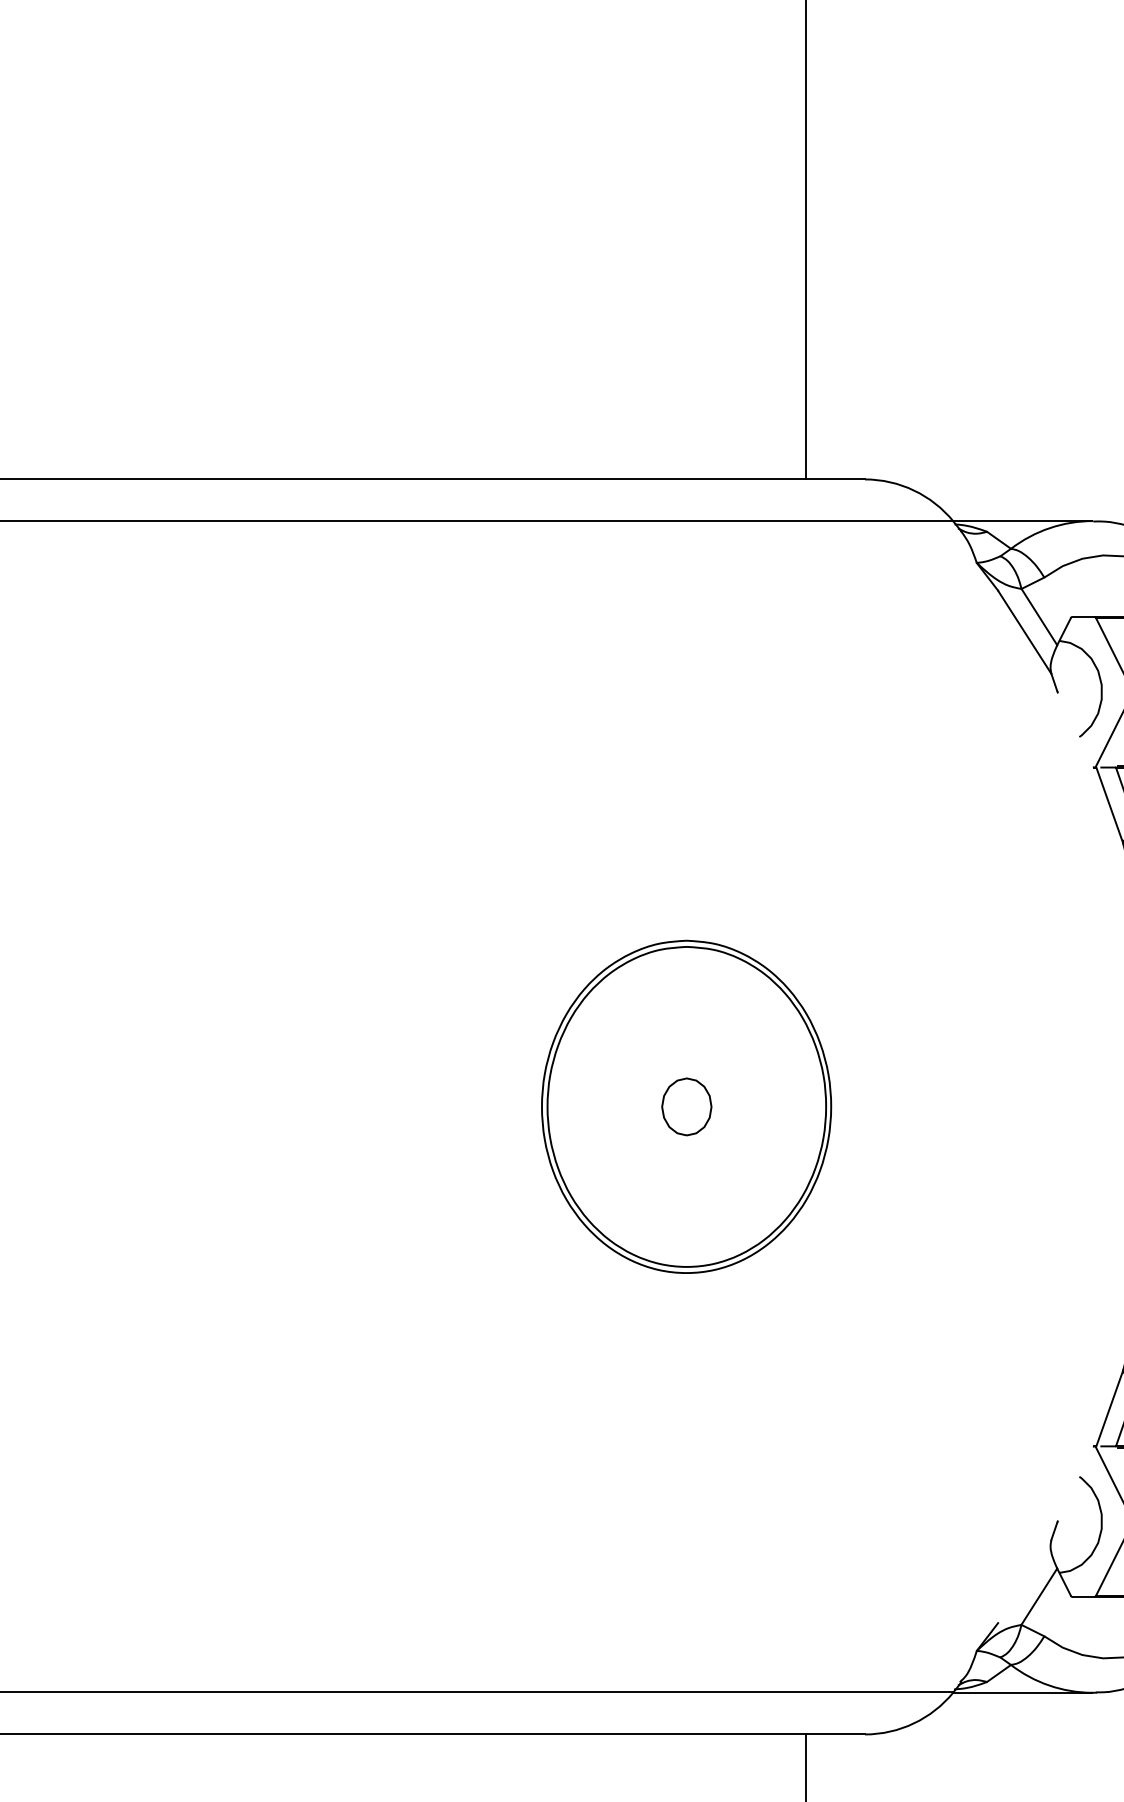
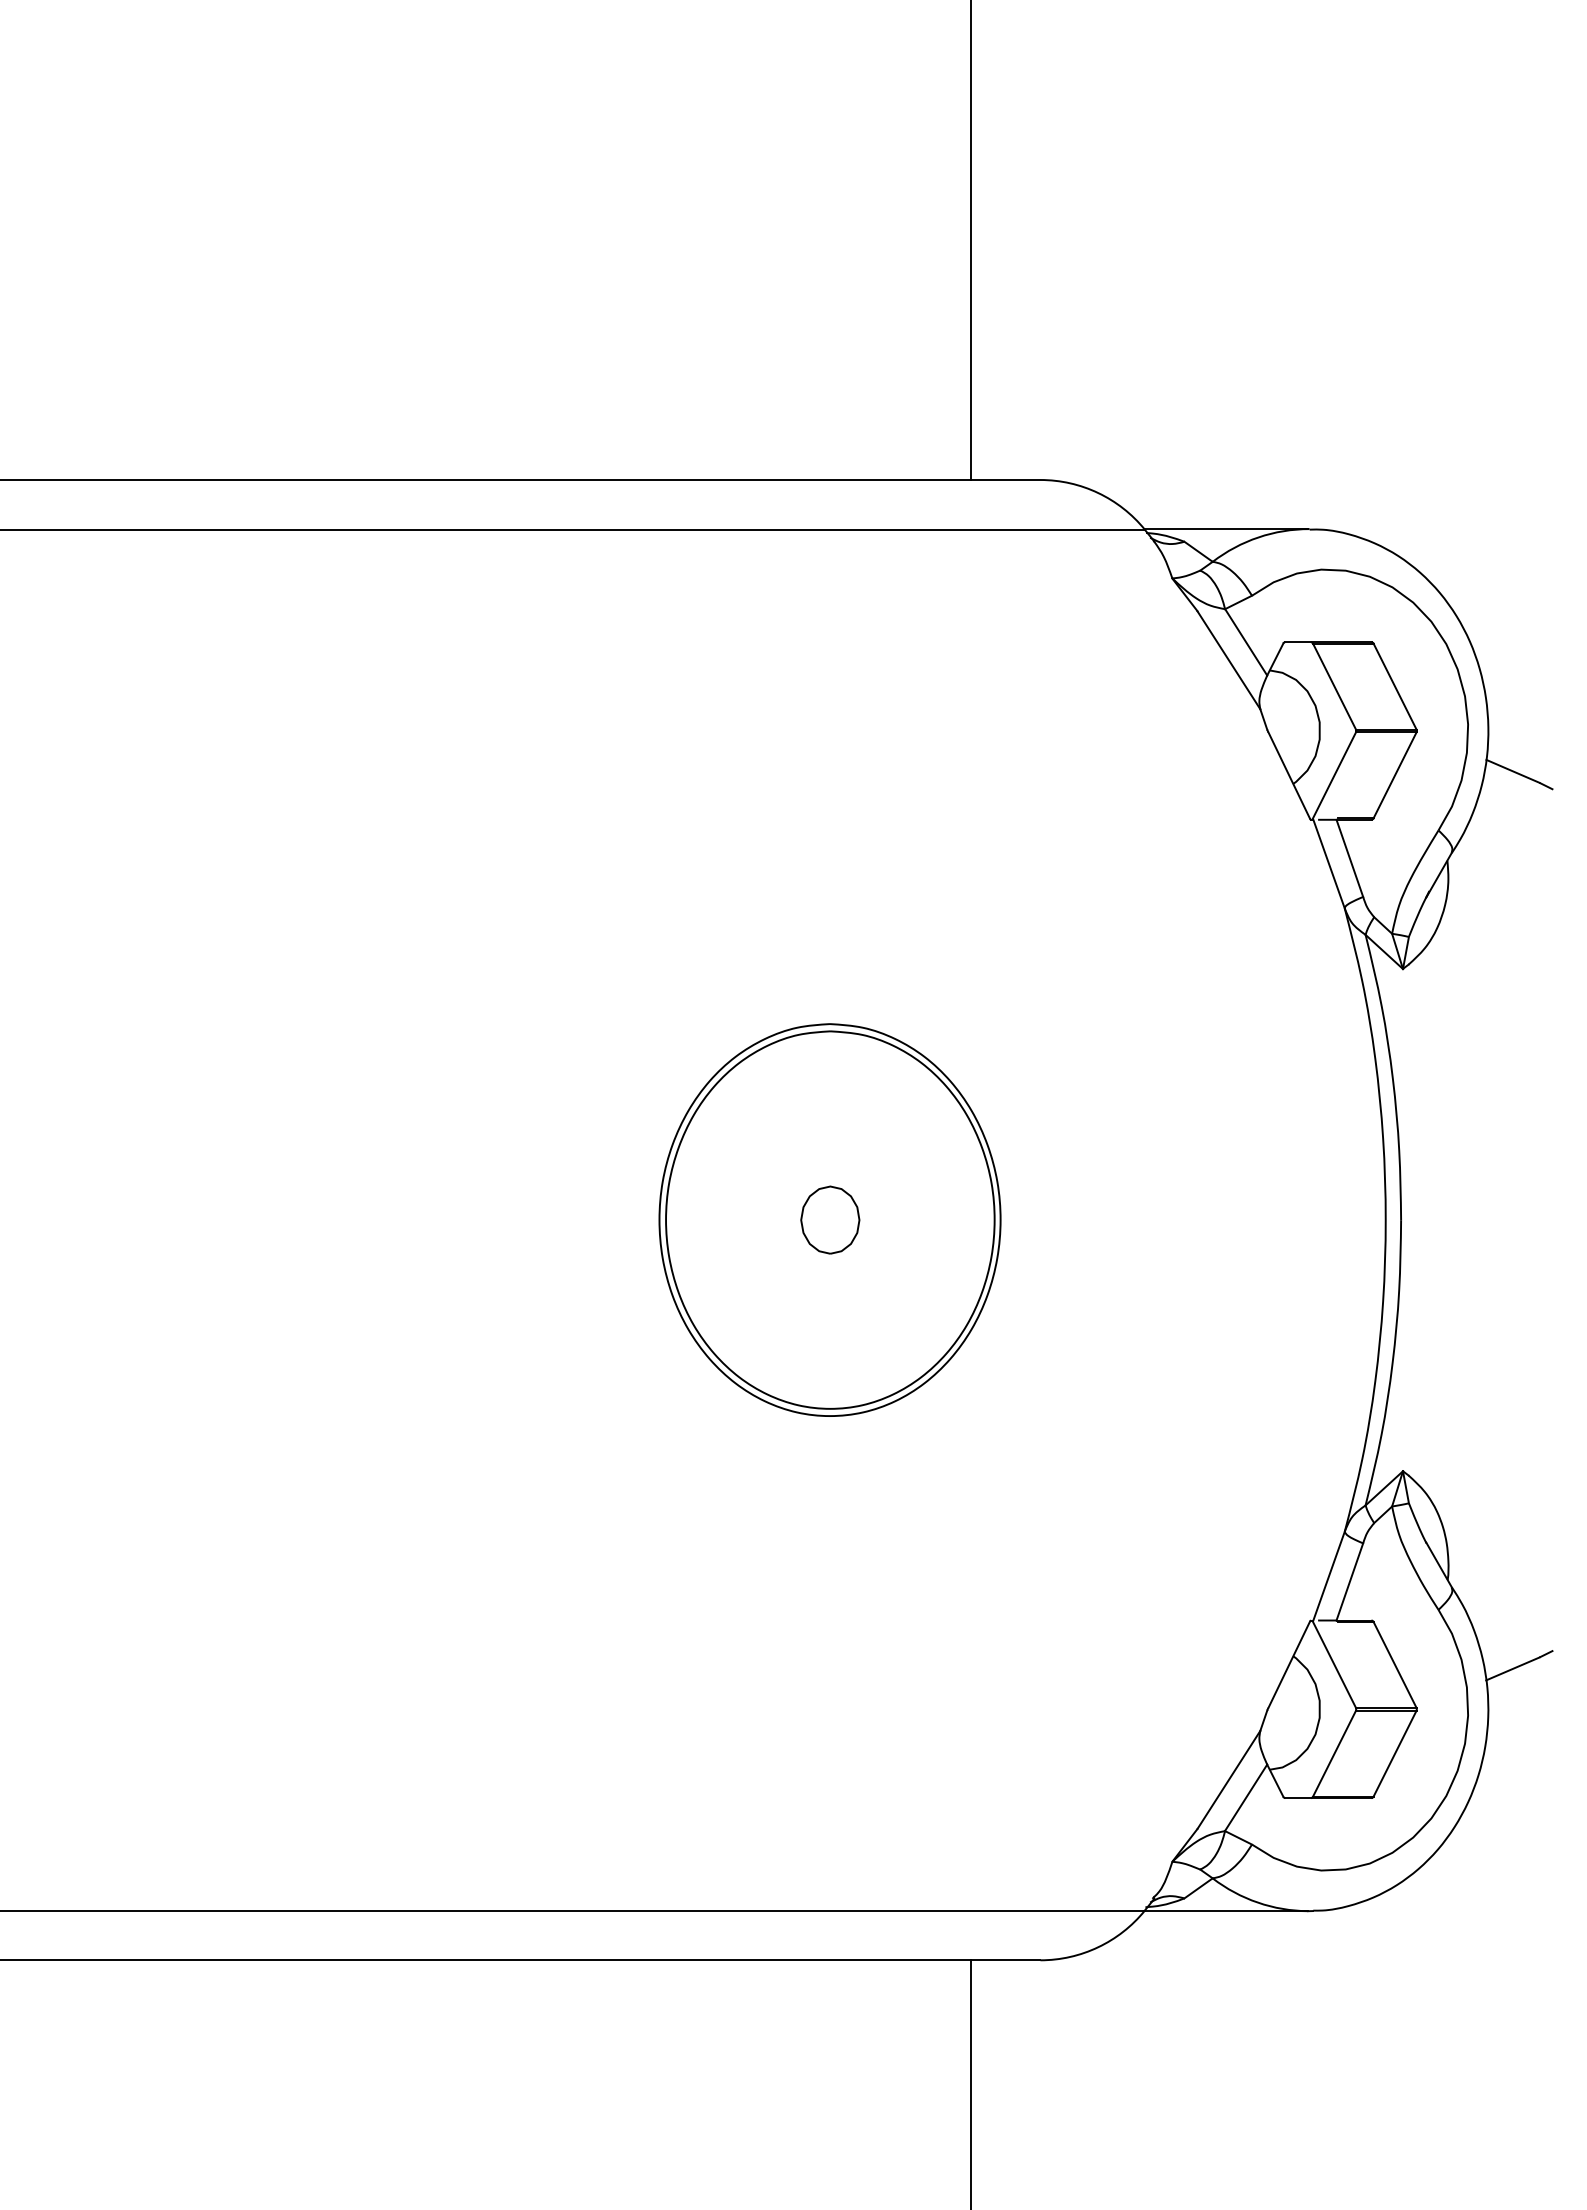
line: (1075, 729) -> (1288, 775), added
line: (1075, 1483) -> (1288, 1664), added
line: (1024, 1581) -> (1228, 1779), added

